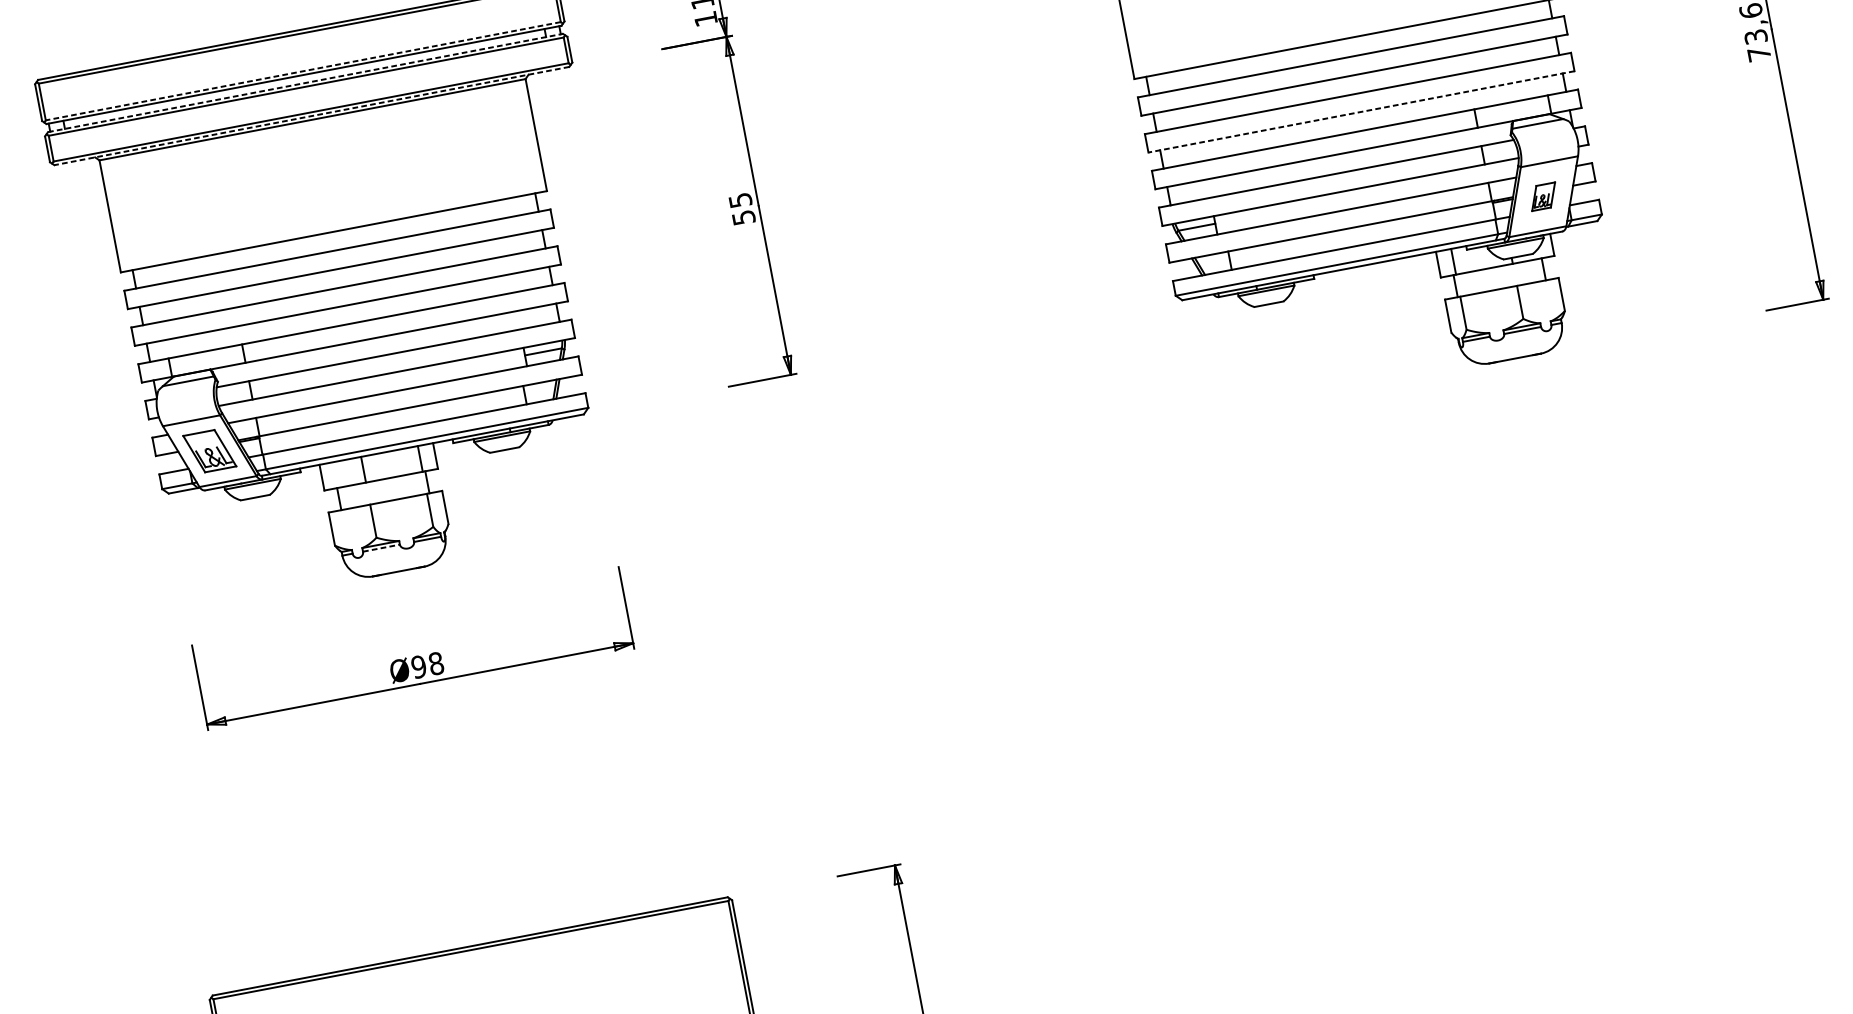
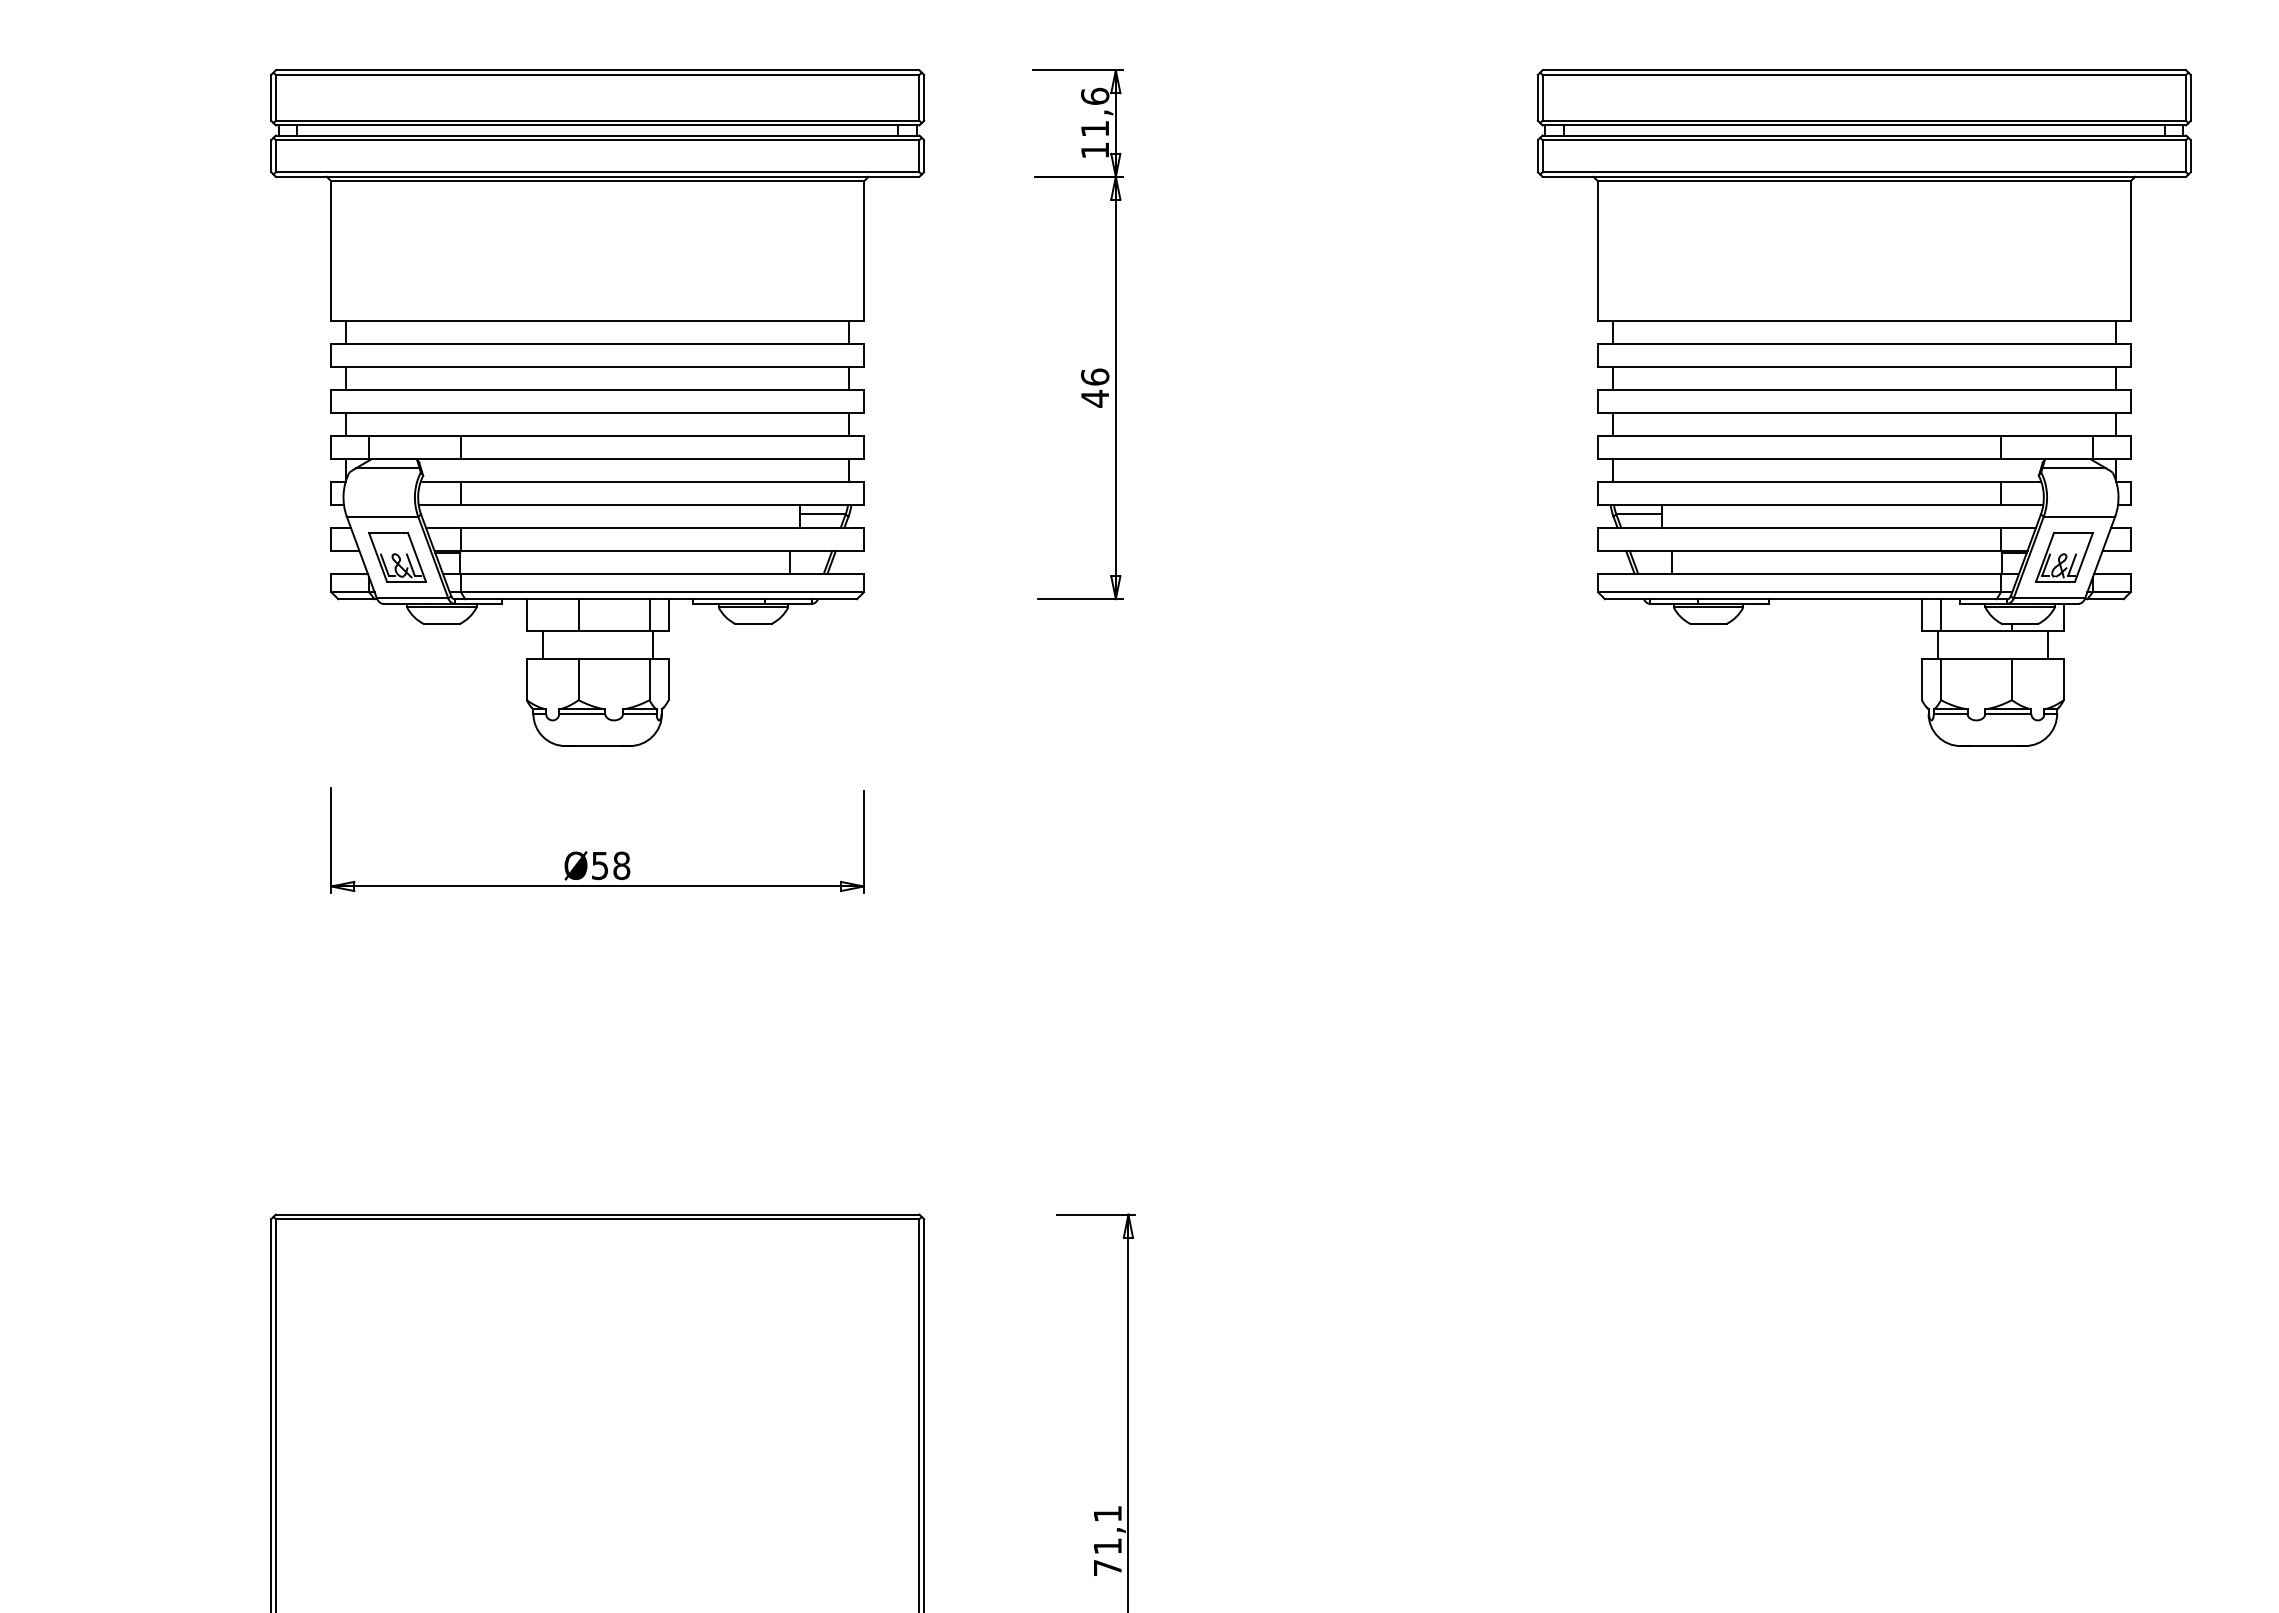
line: (303, 71) -> (597, 120), dashed -> solid
line: (305, 83) -> (597, 135), dashed -> solid
line: (1360, 112) -> (1863, 413), dashed -> solid
line: (311, 115) -> (597, 176), dashed -> solid
part: (1543, 196) -> (2064, 557), size x1.67
text: (742, 208) -> (1095, 387), 55 -> 46
line: (381, 547) -> (582, 713), dashed -> solid
text: (418, 666) -> (599, 865), Ø98 -> Ø58

